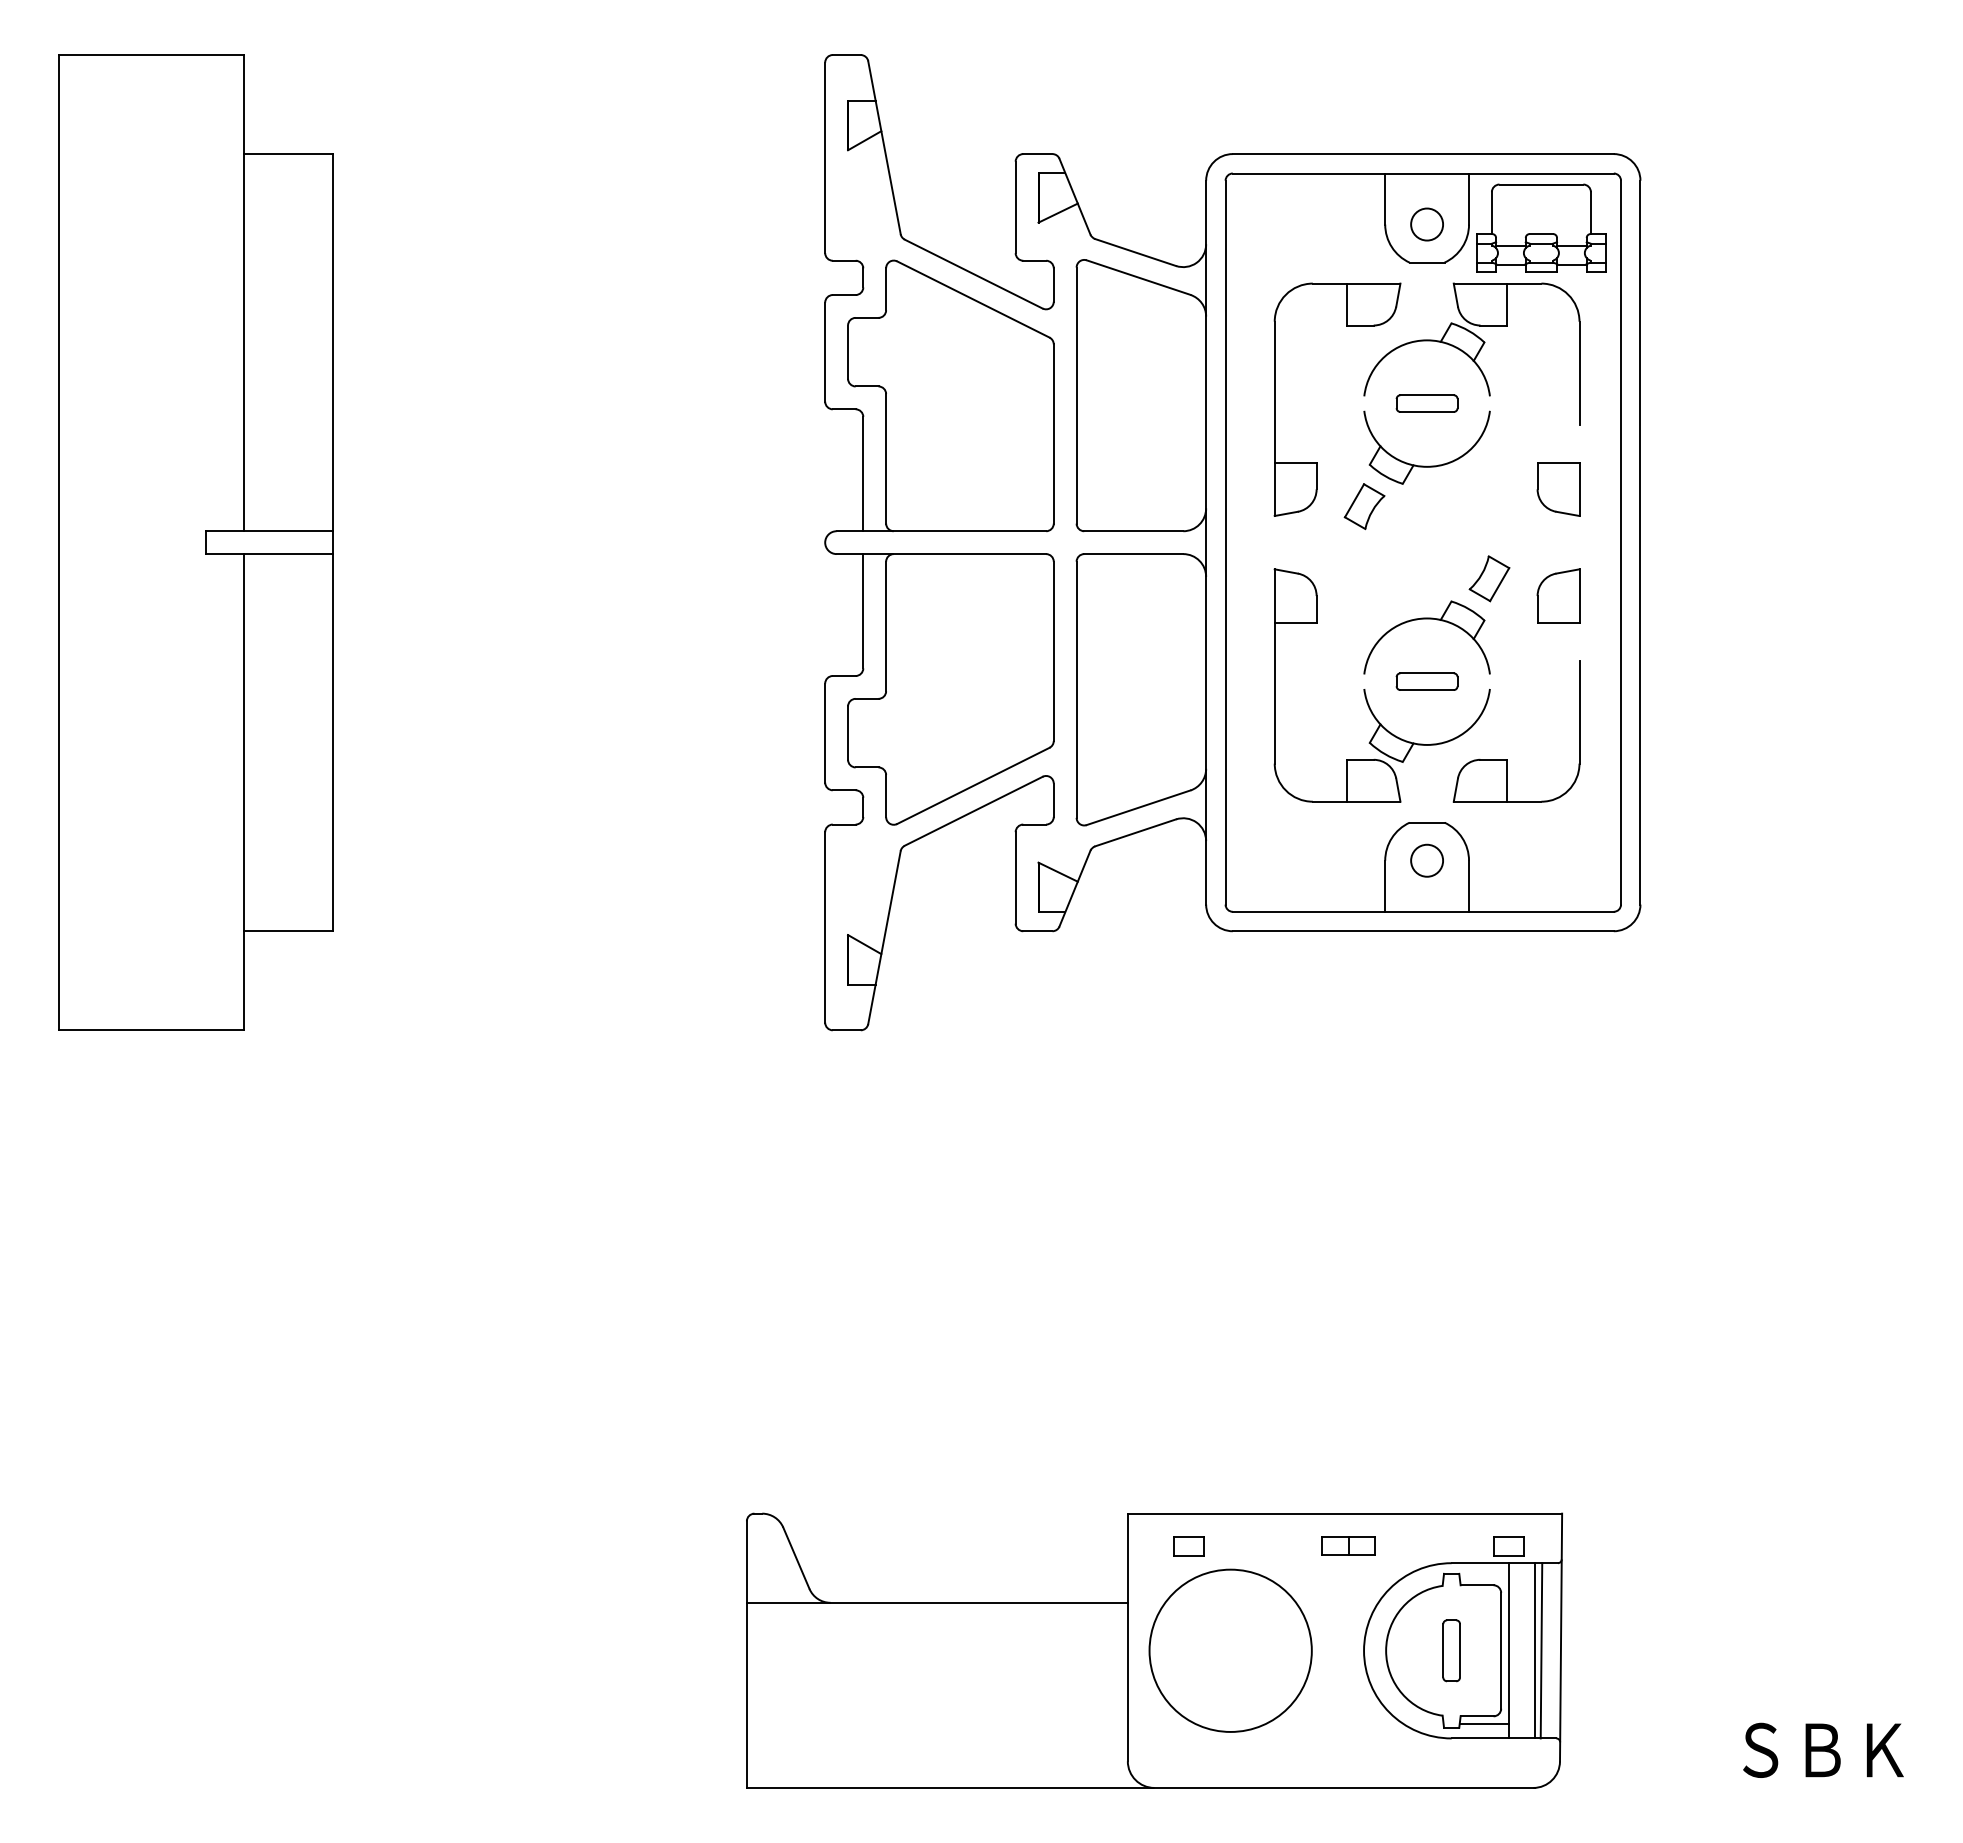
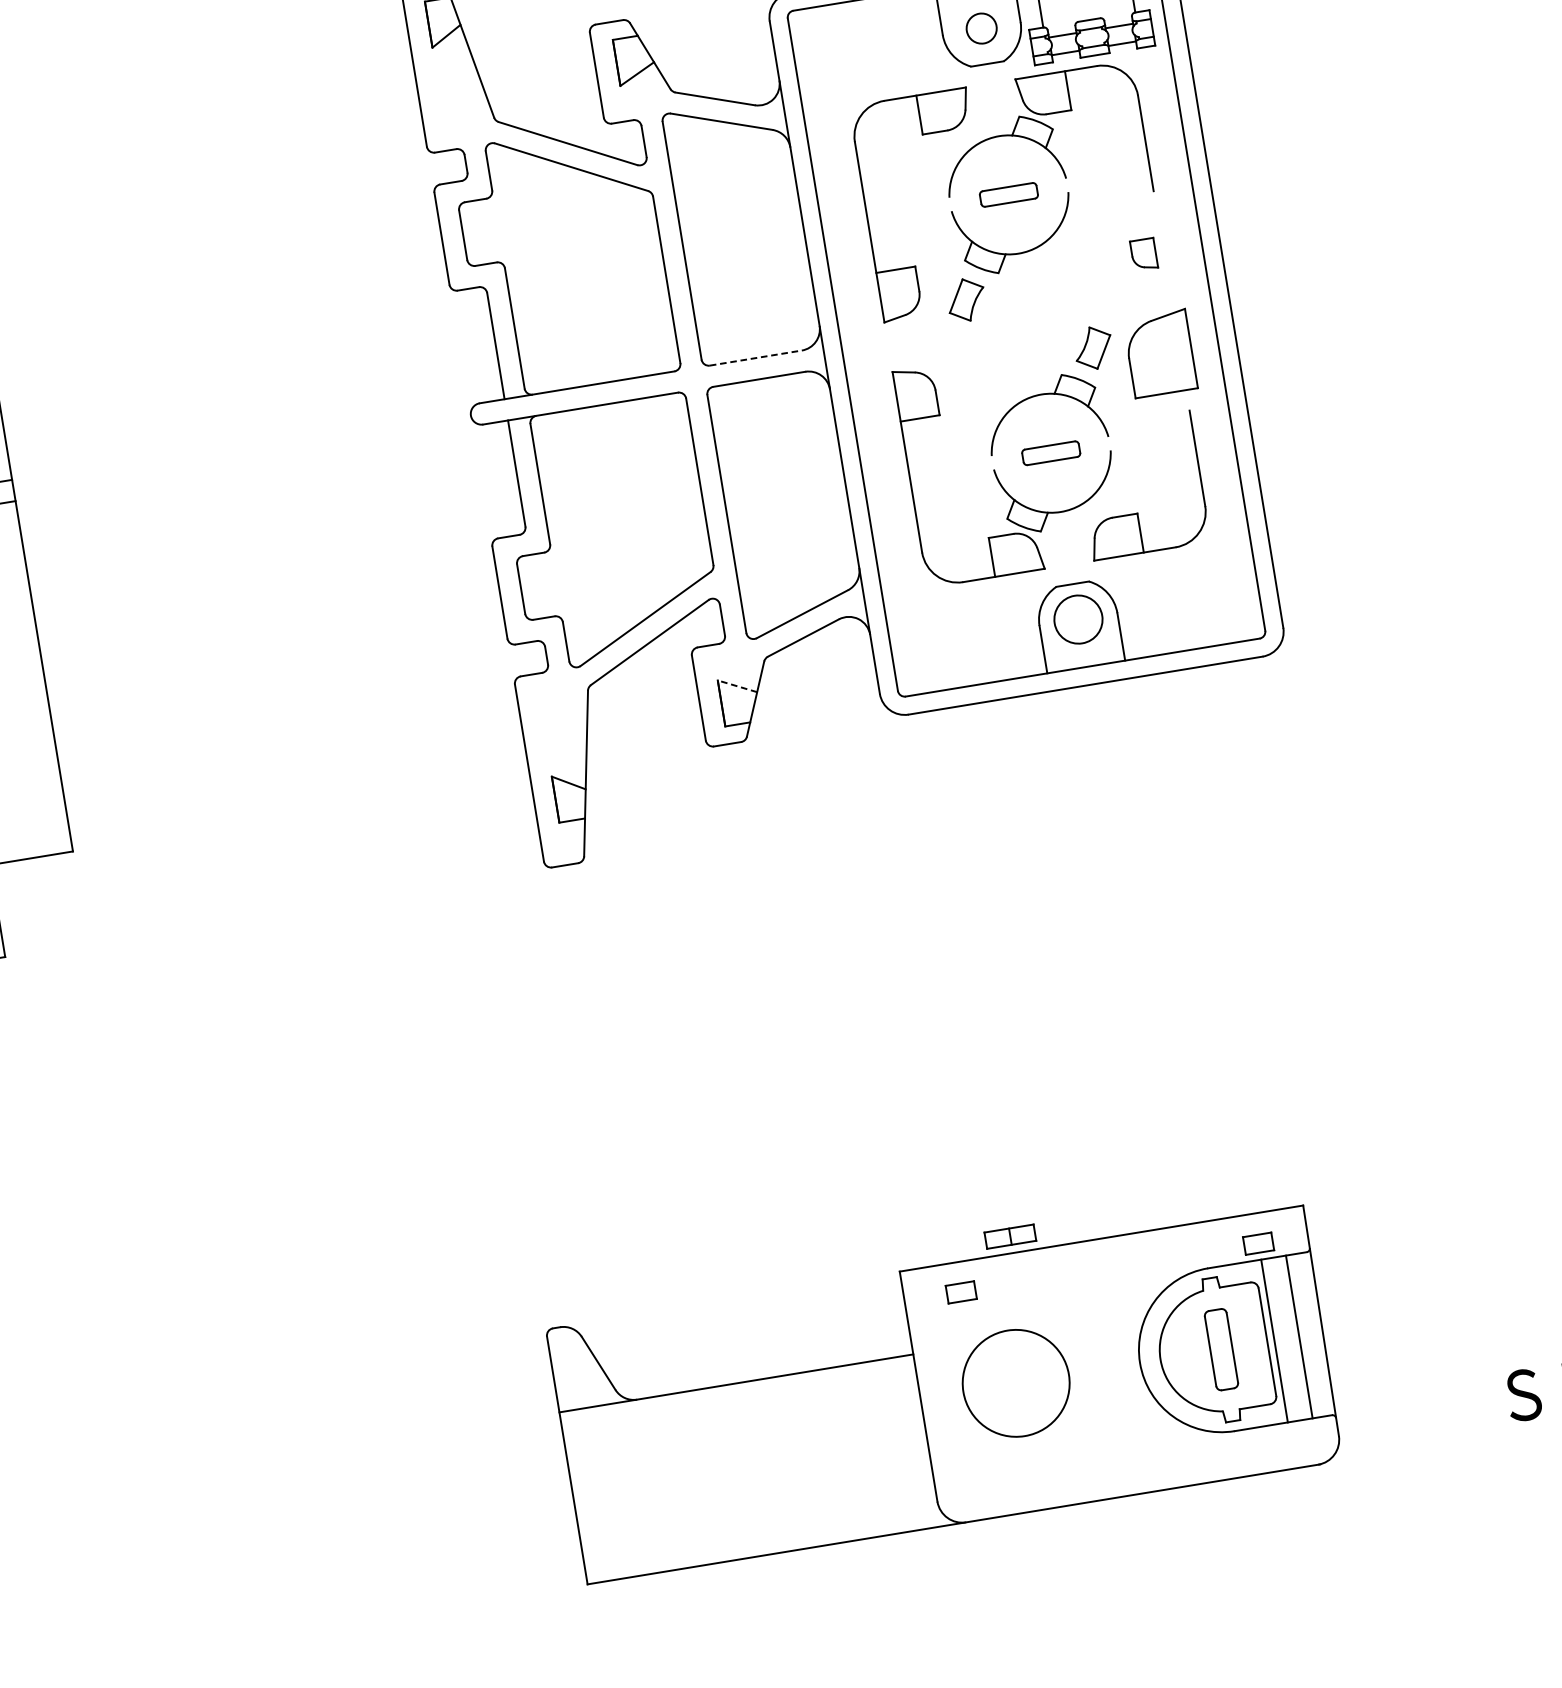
part: (1558, 489) -> (1144, 254), size x0.6
line: (1133, 531) -> (755, 358), solid -> dashed
part: (1558, 595) -> (1160, 353), size x1.6
circle: (1427, 860) -> (1078, 619), size x1.6
line: (1058, 872) -> (737, 686), solid -> dashed
part: (1348, 1545) -> (1010, 1236), moved
circle: (1230, 1650) -> (1015, 1383), size x0.7
part: (1451, 1650) -> (1221, 1349), size x1.4
line: (1541, 1650) -> (1304, 1335), removed
line: (1483, 1723) -> (1262, 1412), removed

